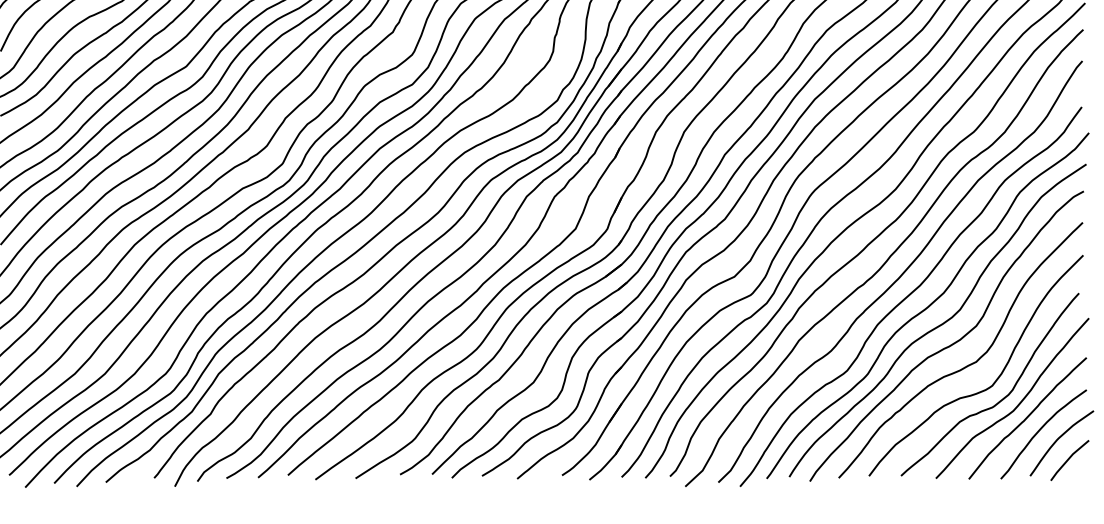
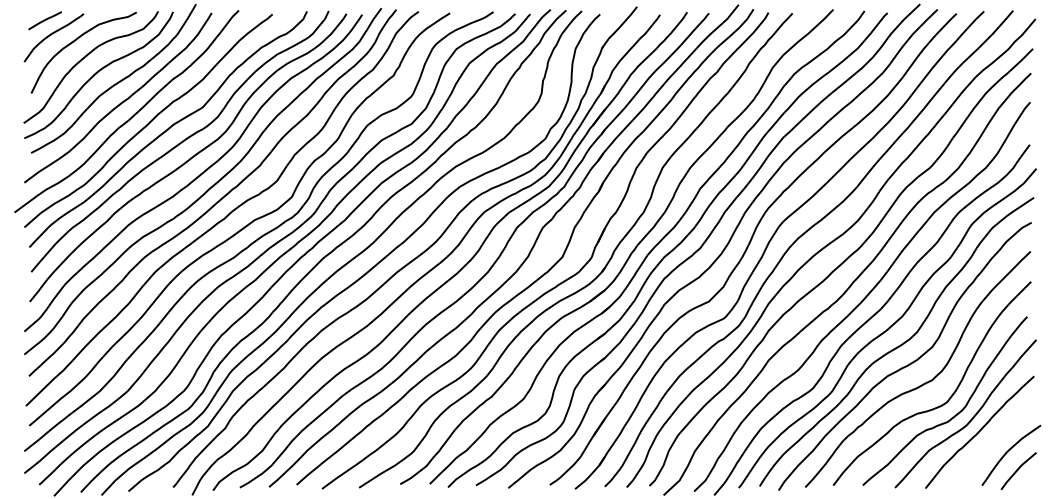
curve: (1040, 430) -> (991, 443), removed

